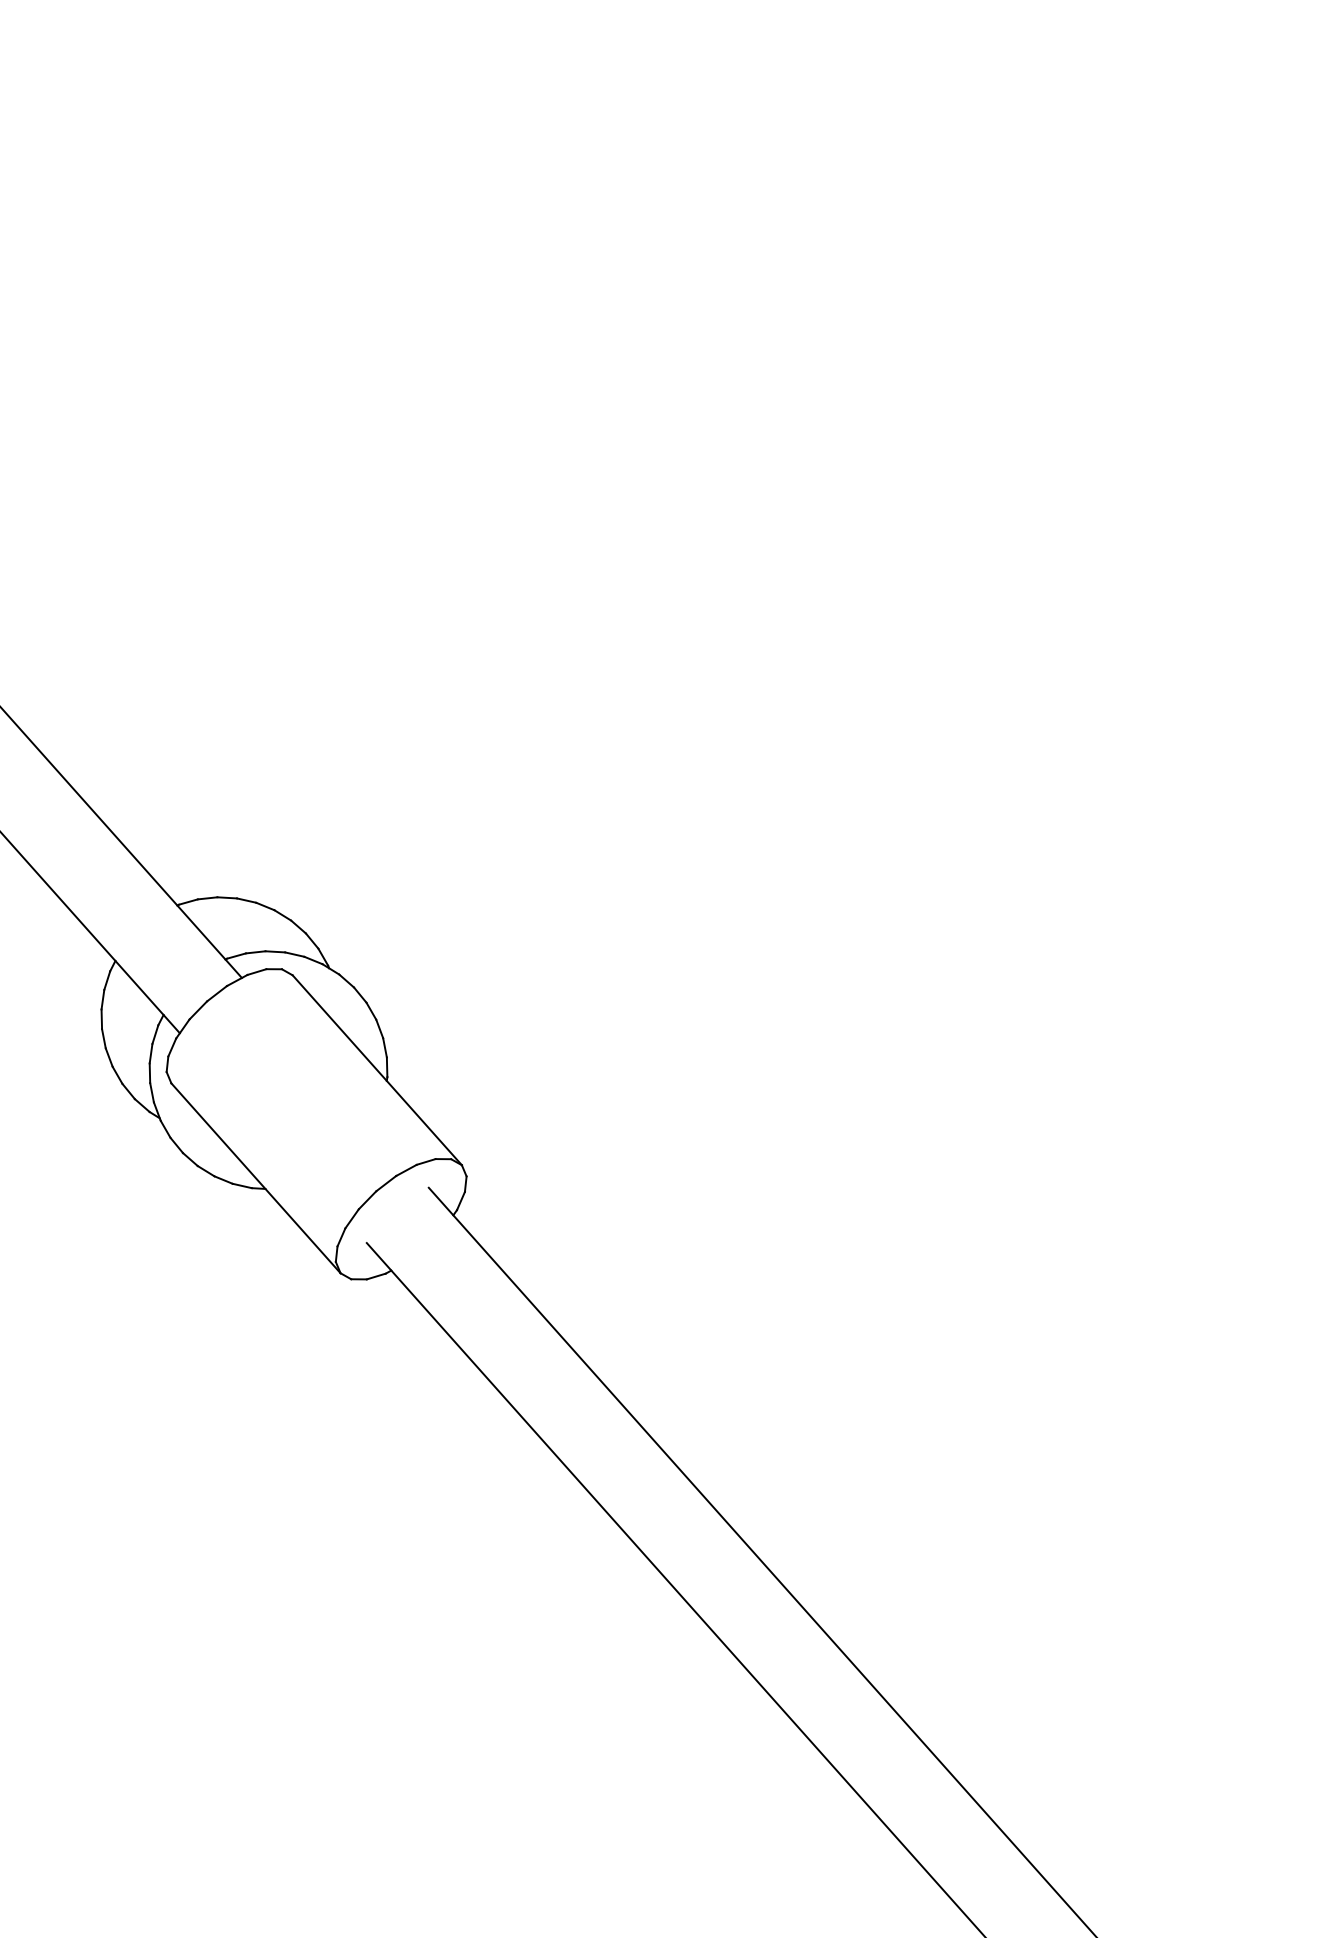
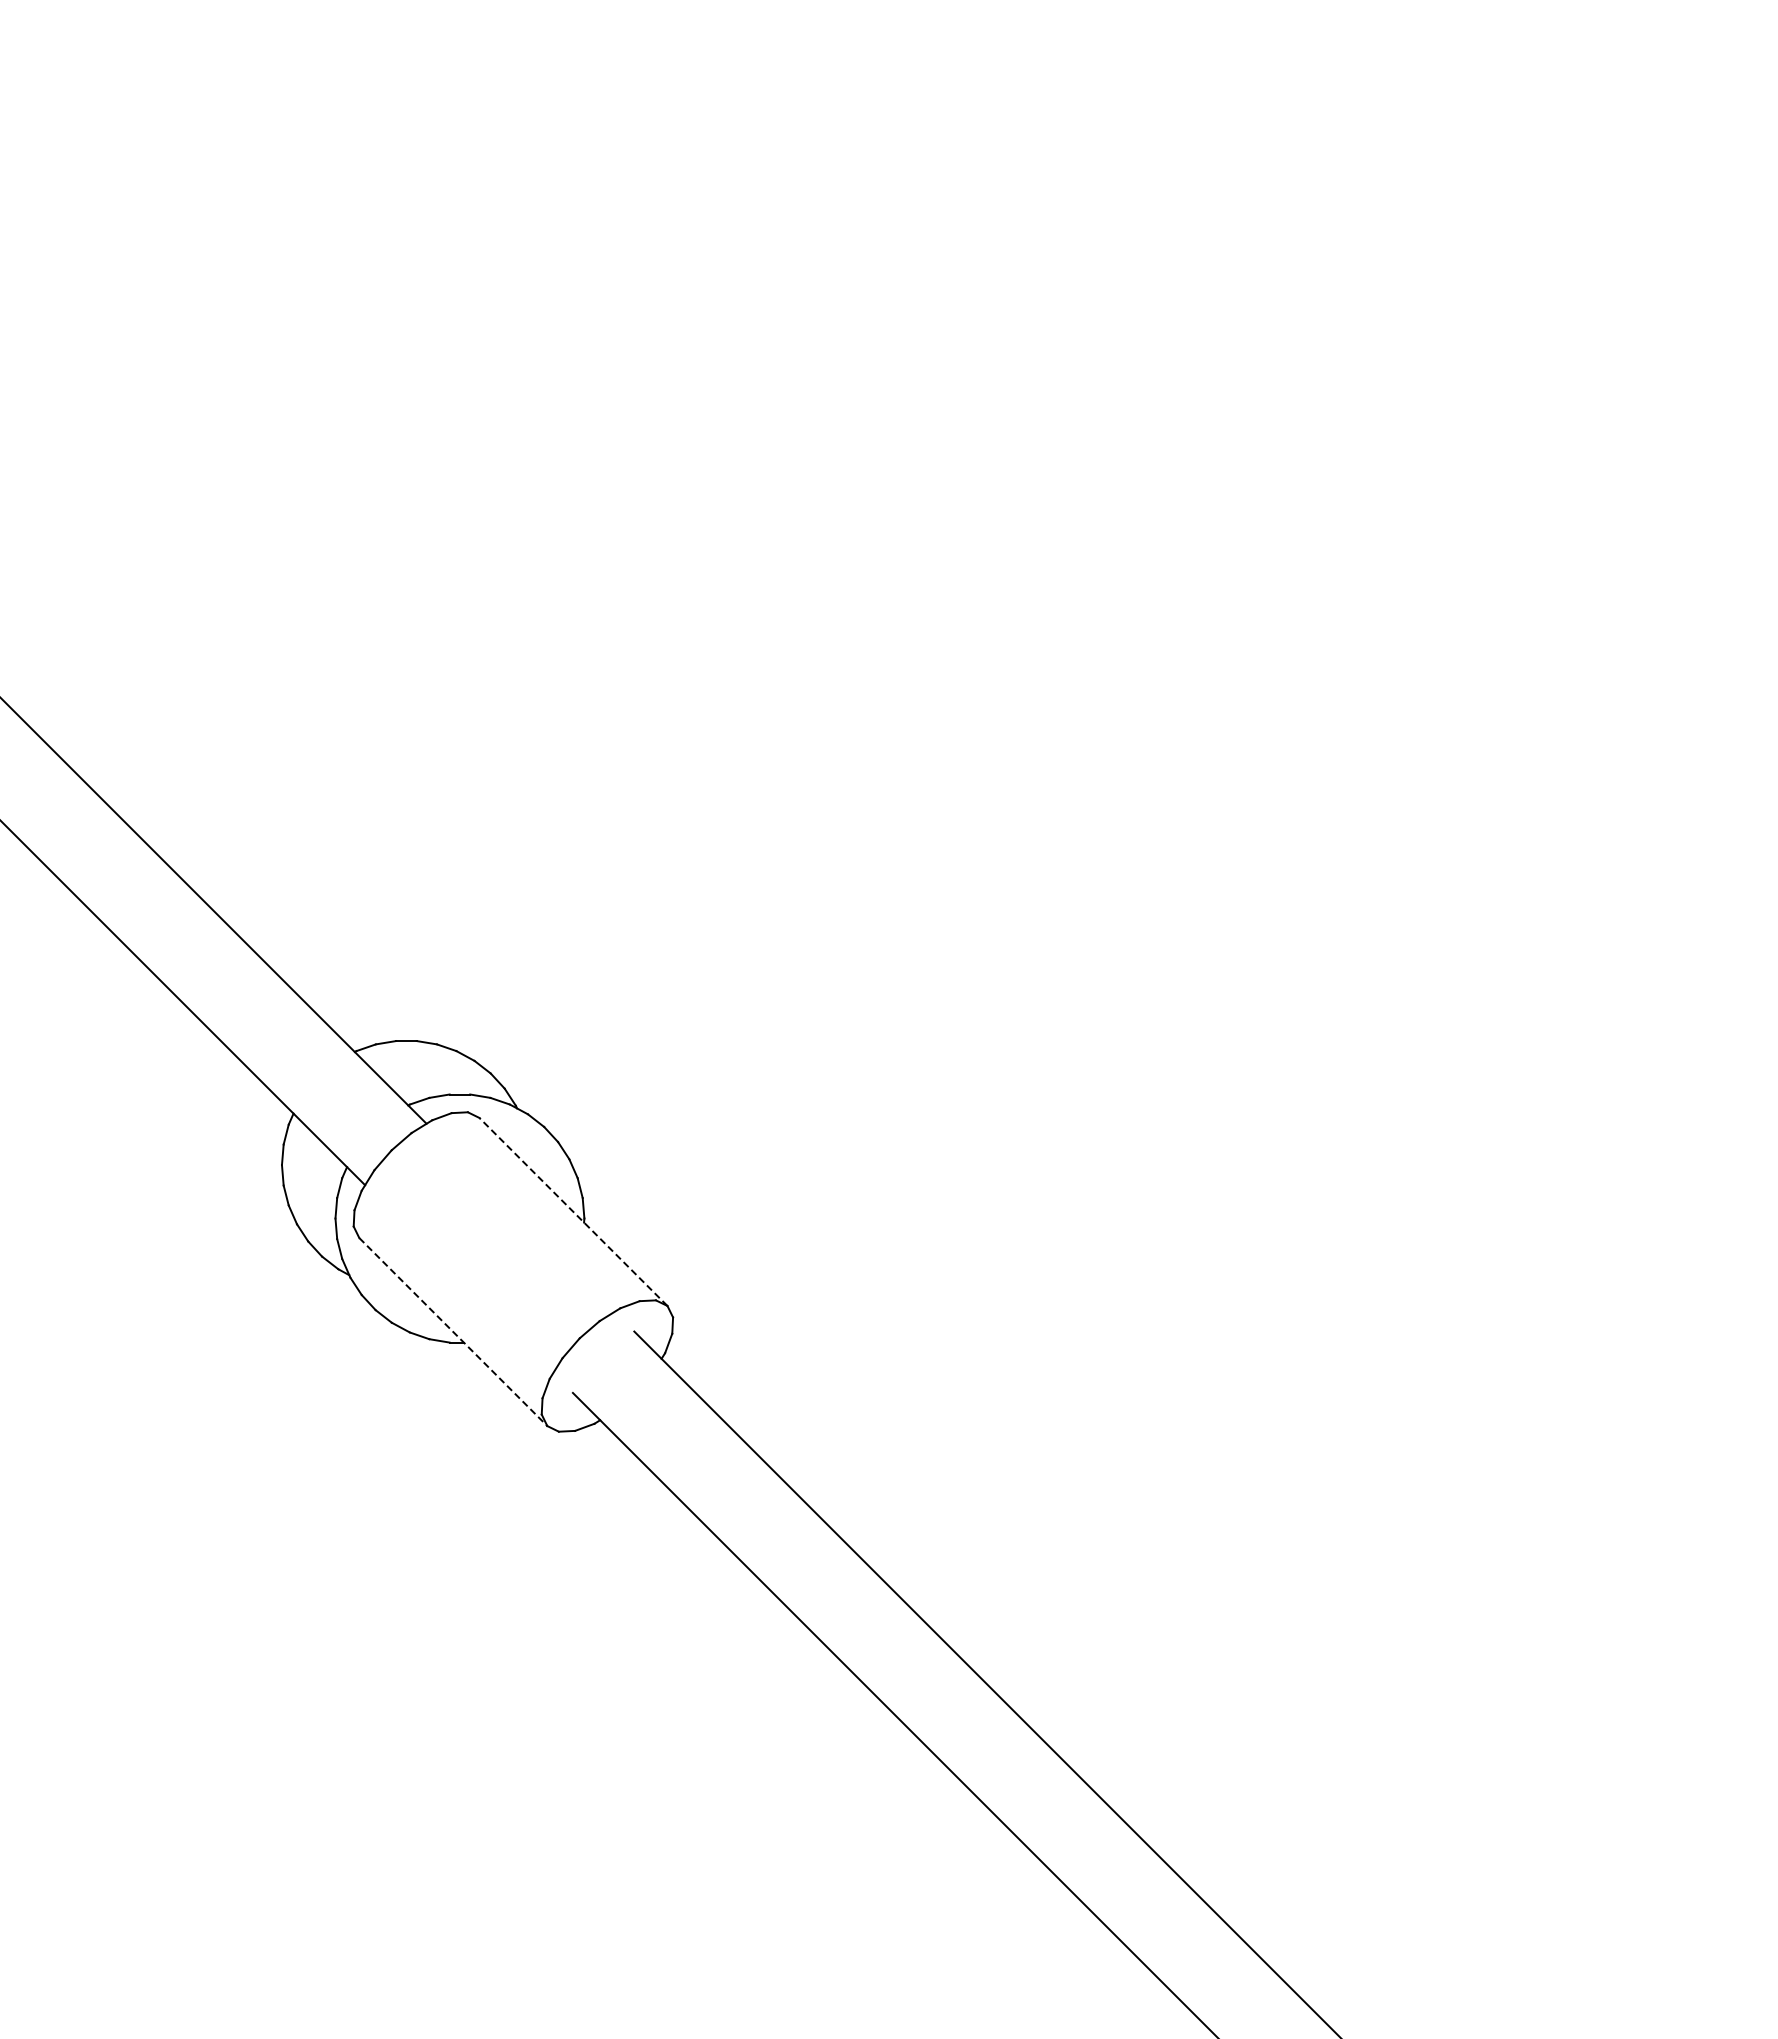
line: (377, 1069) -> (573, 1211), solid -> dashed
line: (256, 1178) -> (453, 1332), solid -> dashed

